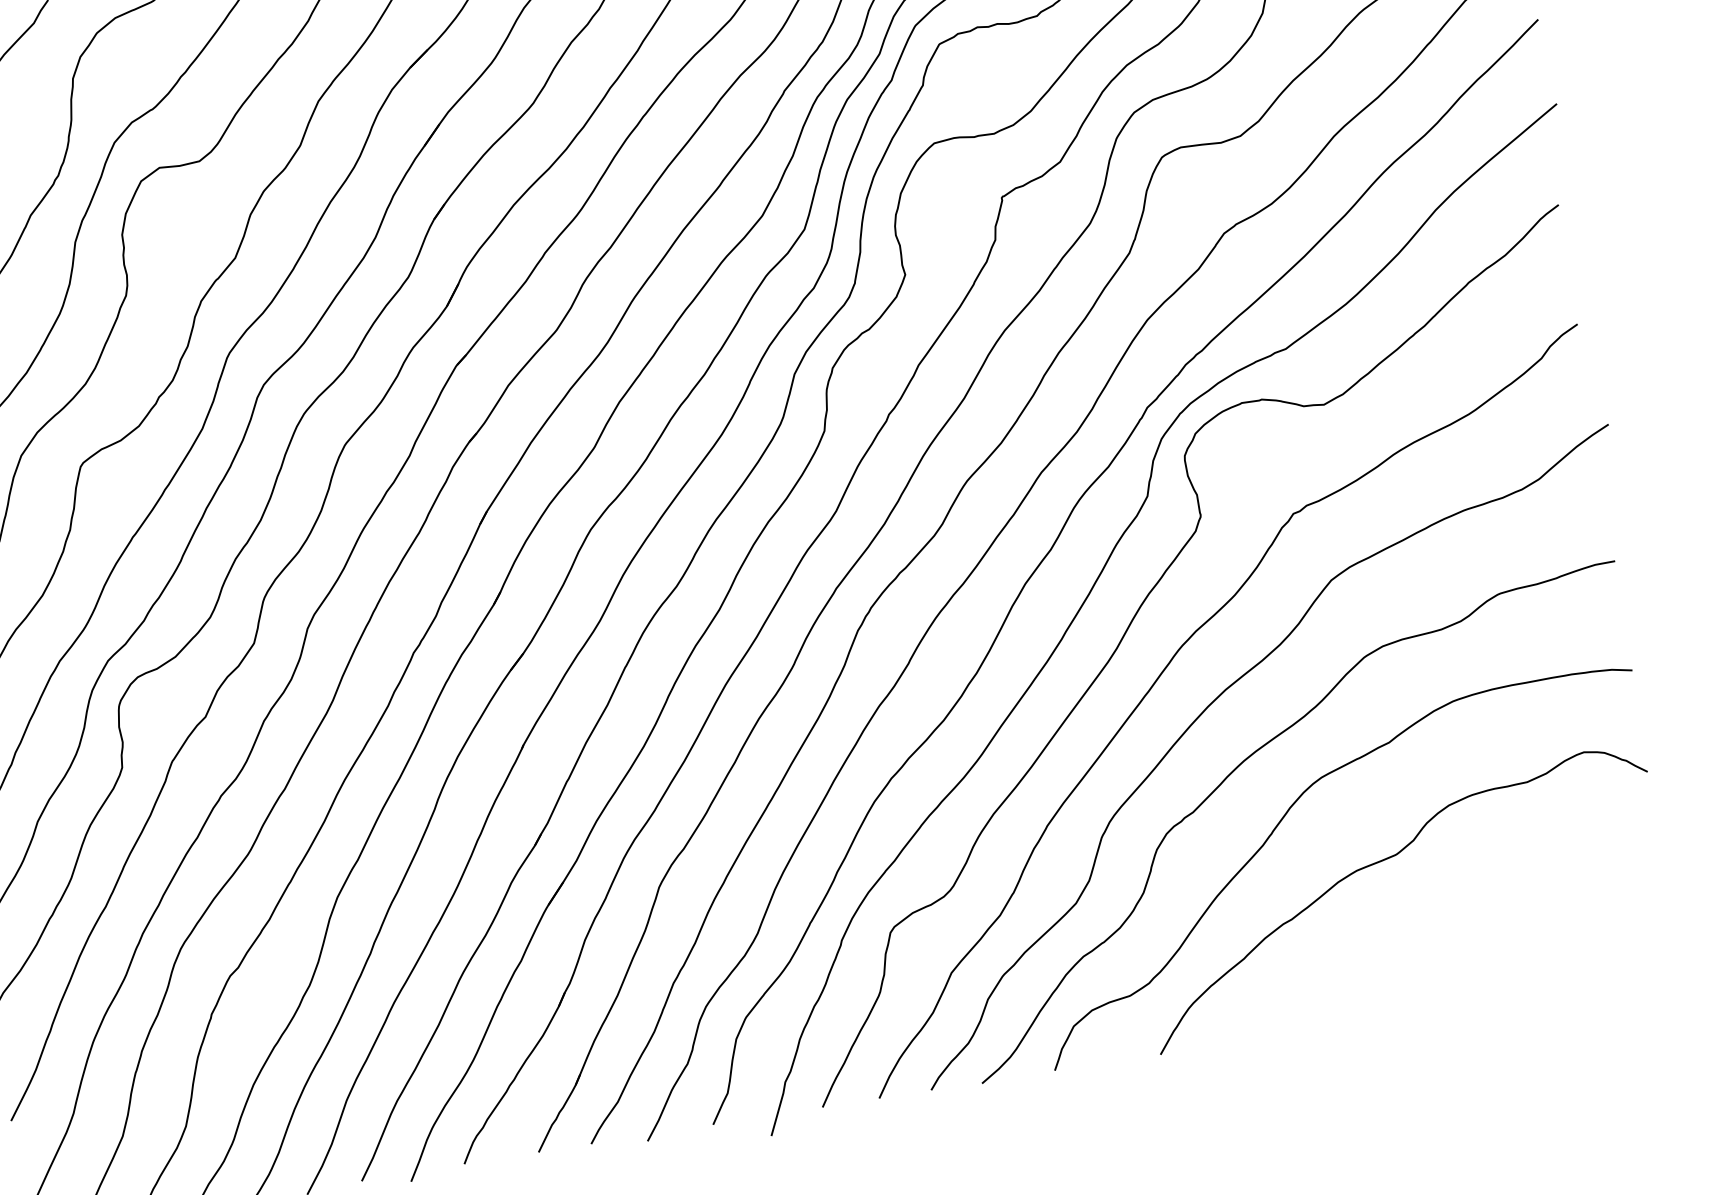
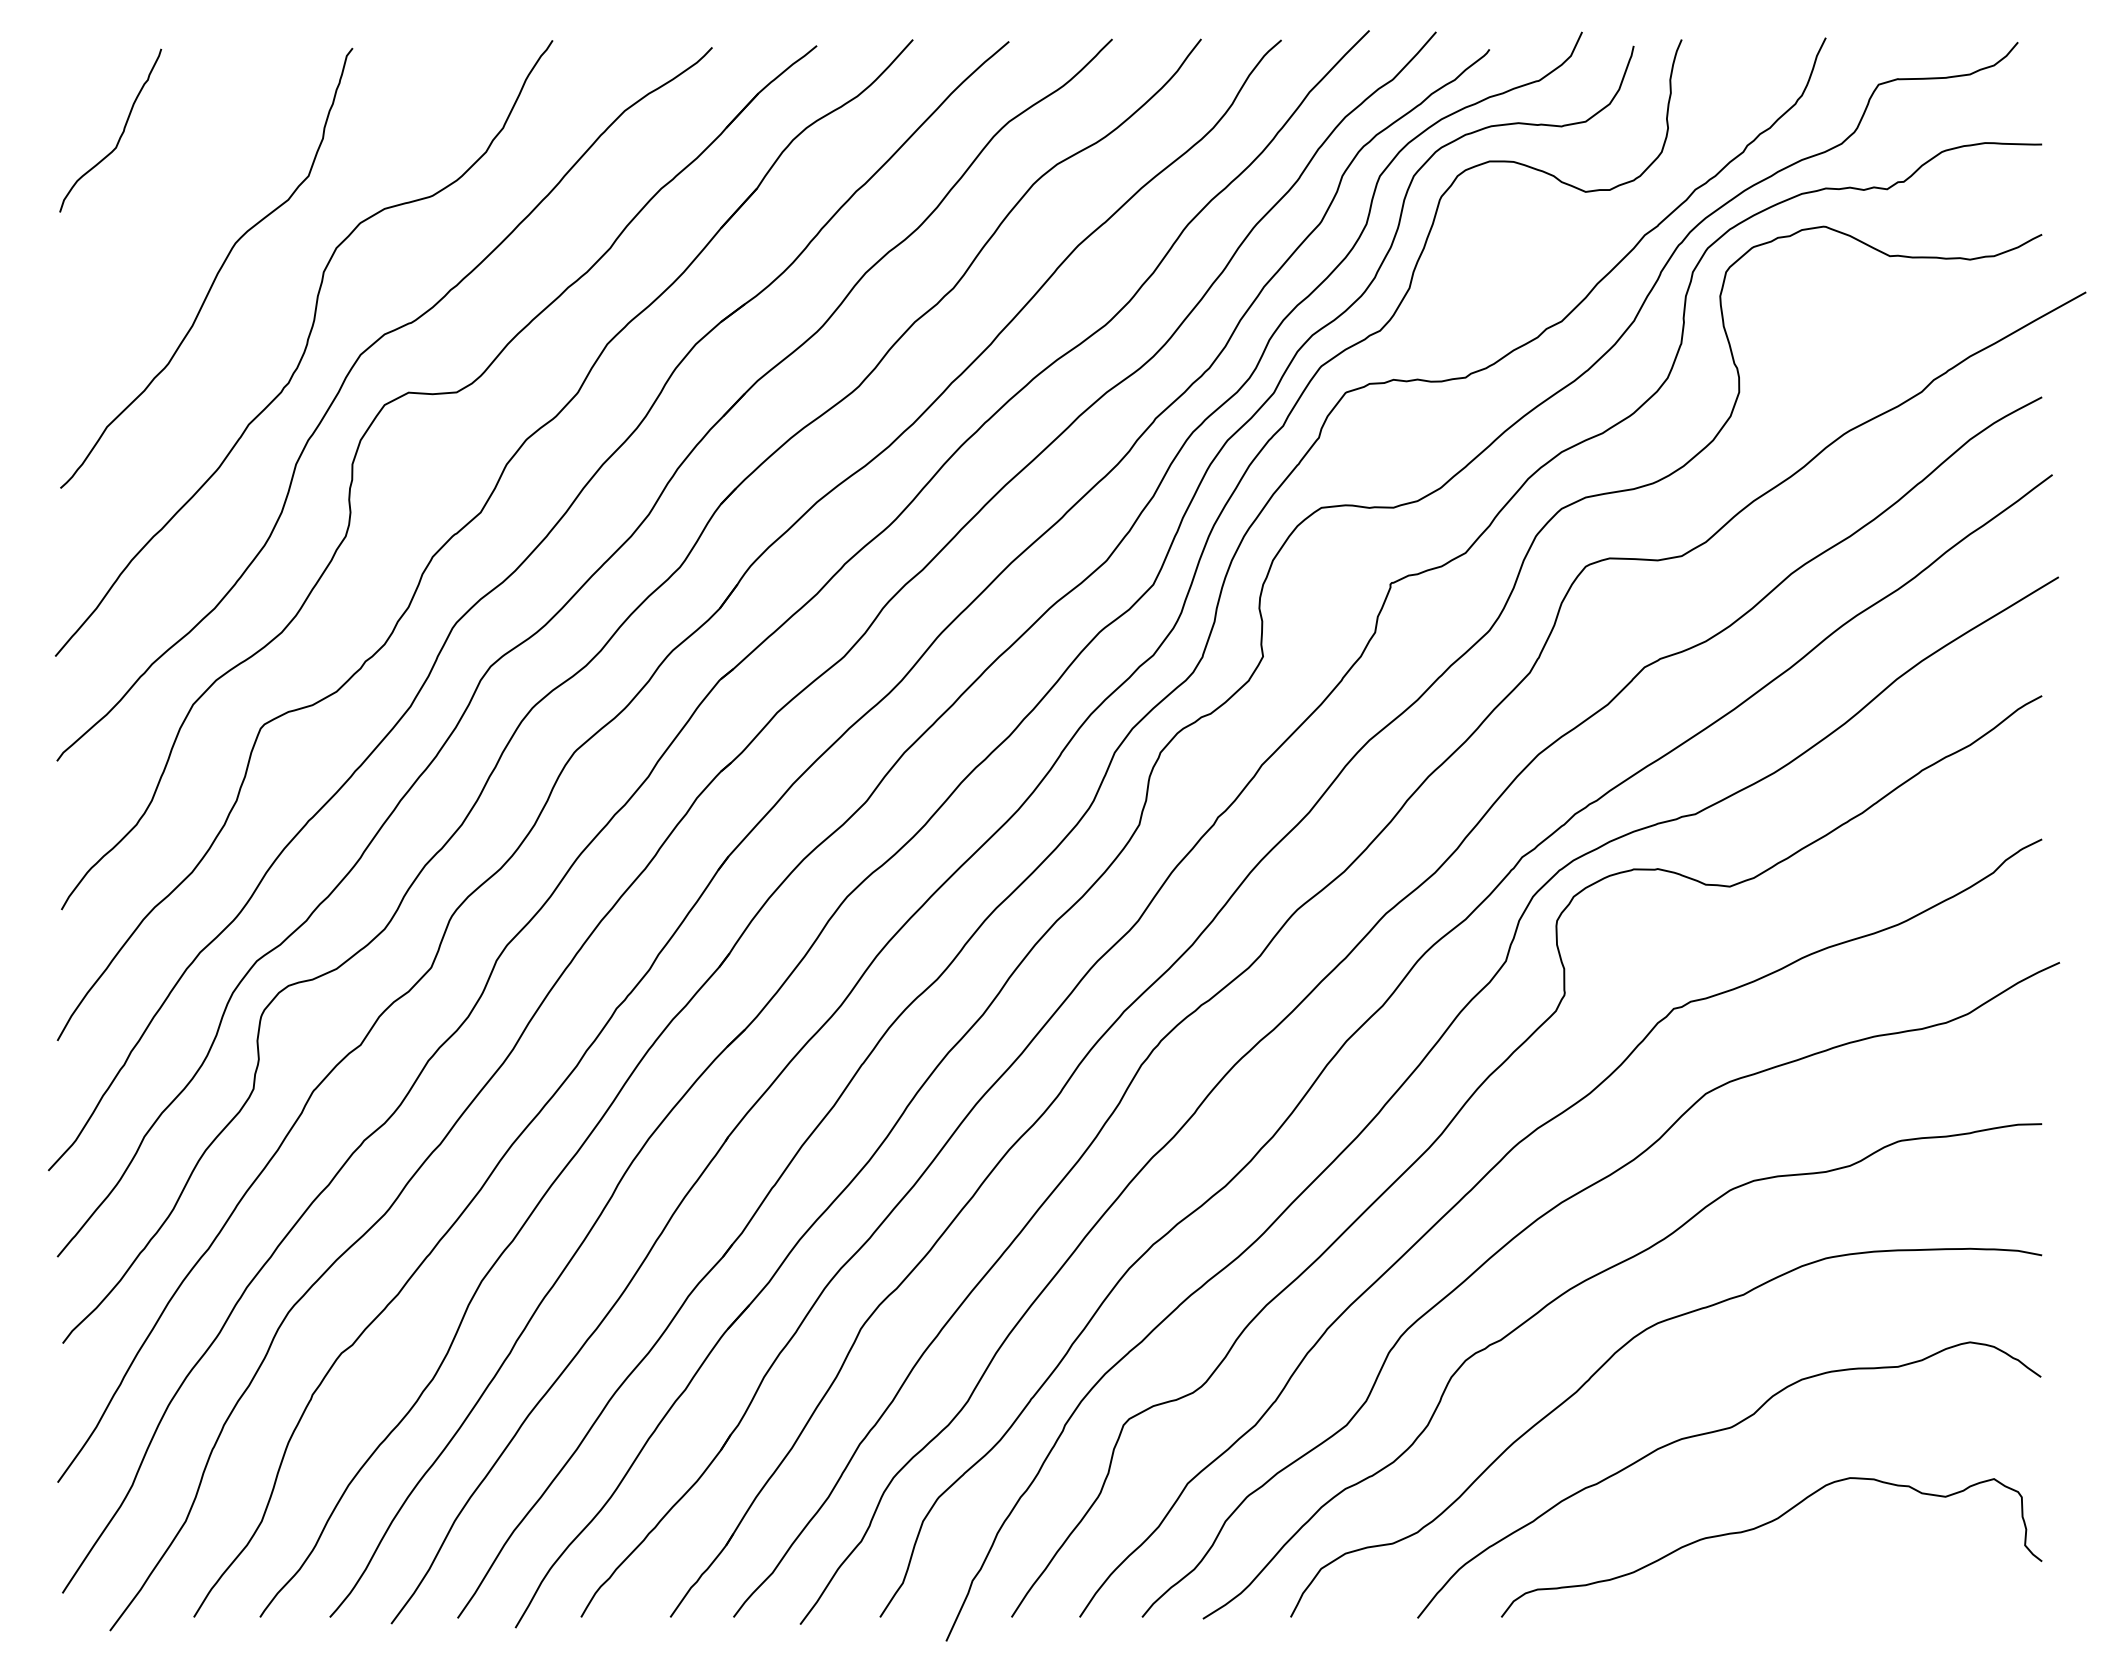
curve: (1433, 933) -> (1760, 1527), added

